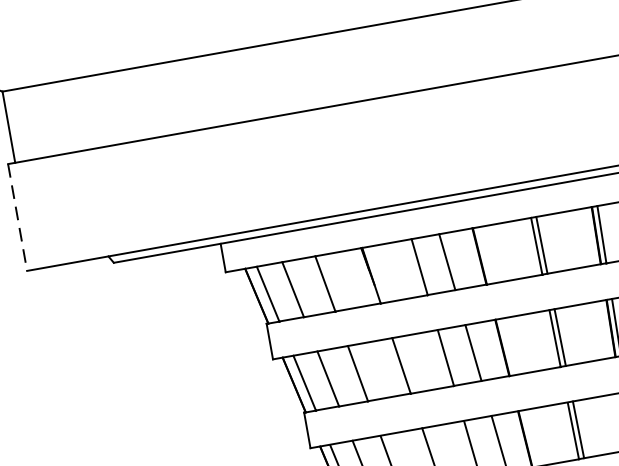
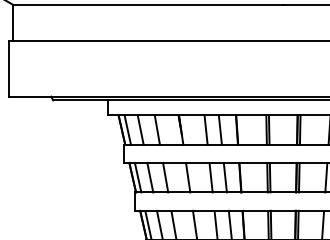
line: (18, 218) -> (9, 69), dashed -> solid

